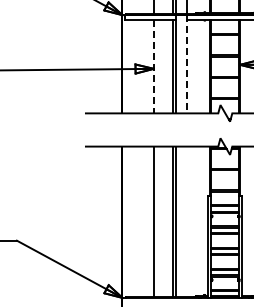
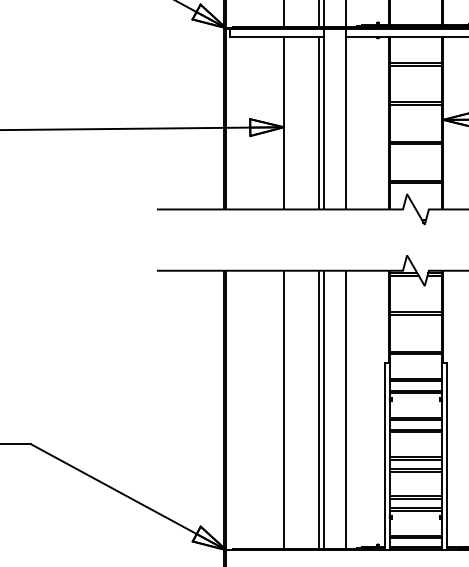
line: (187, 64) -> (346, 119), dashed -> solid
line: (153, 66) -> (283, 122), dashed -> solid
line: (187, 221) -> (346, 409), added

